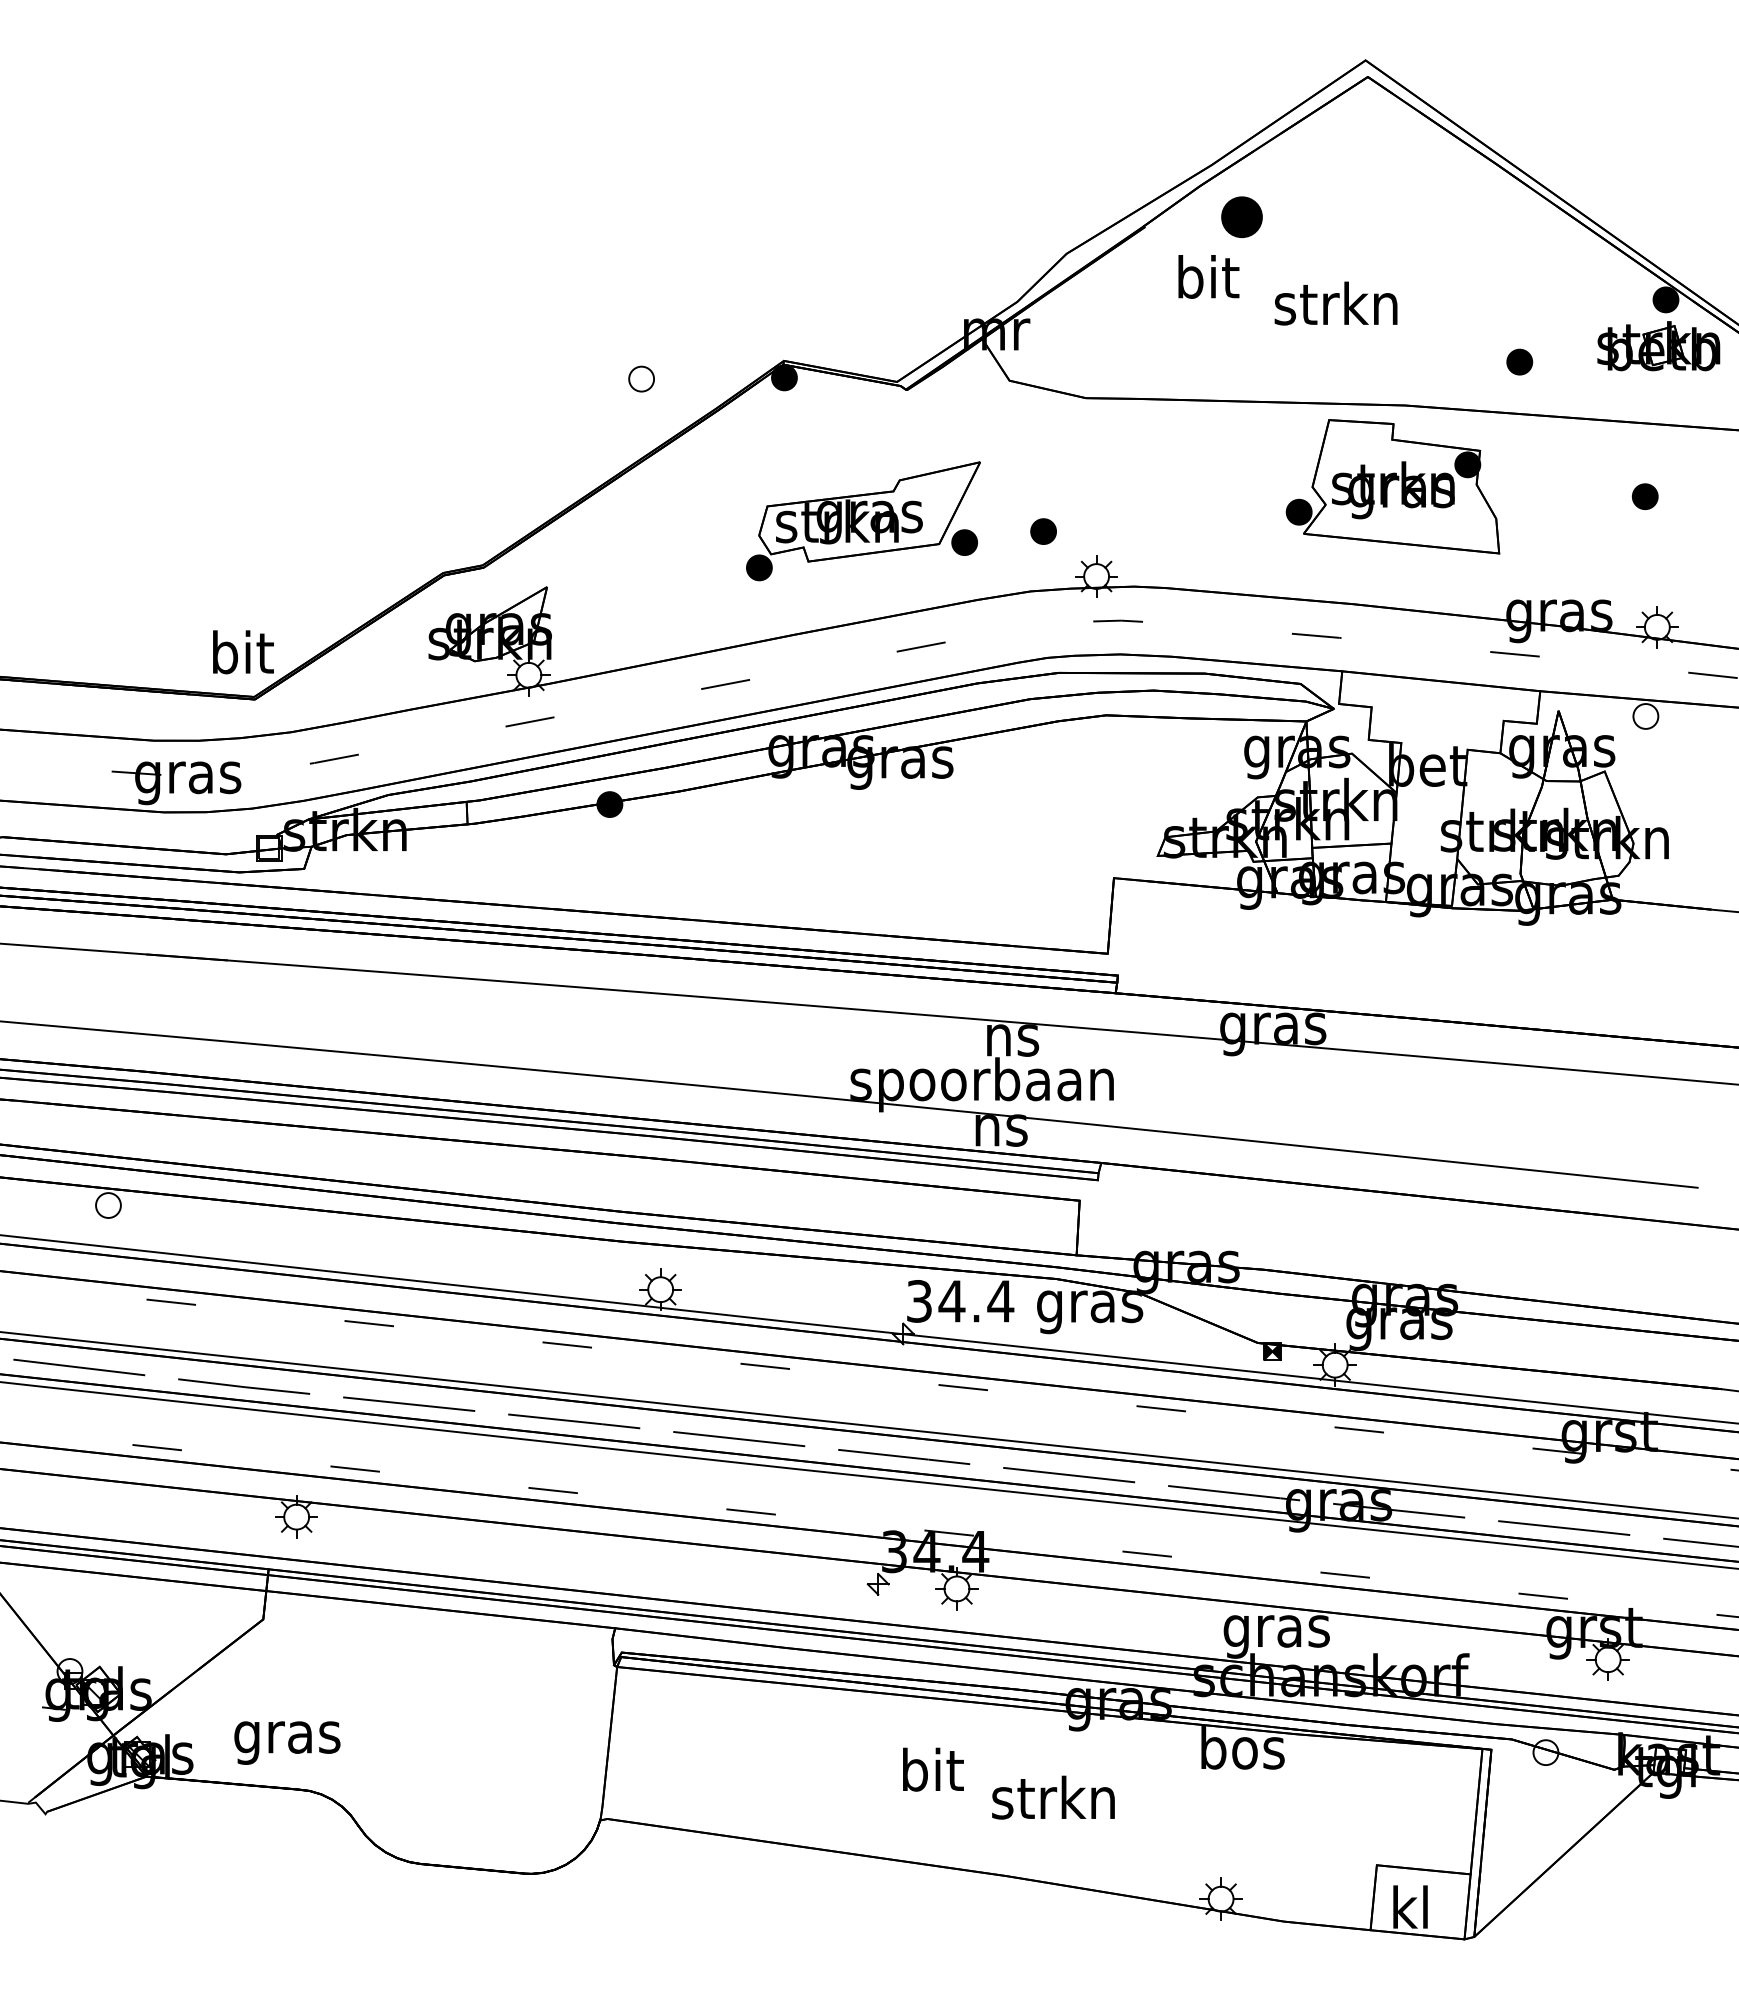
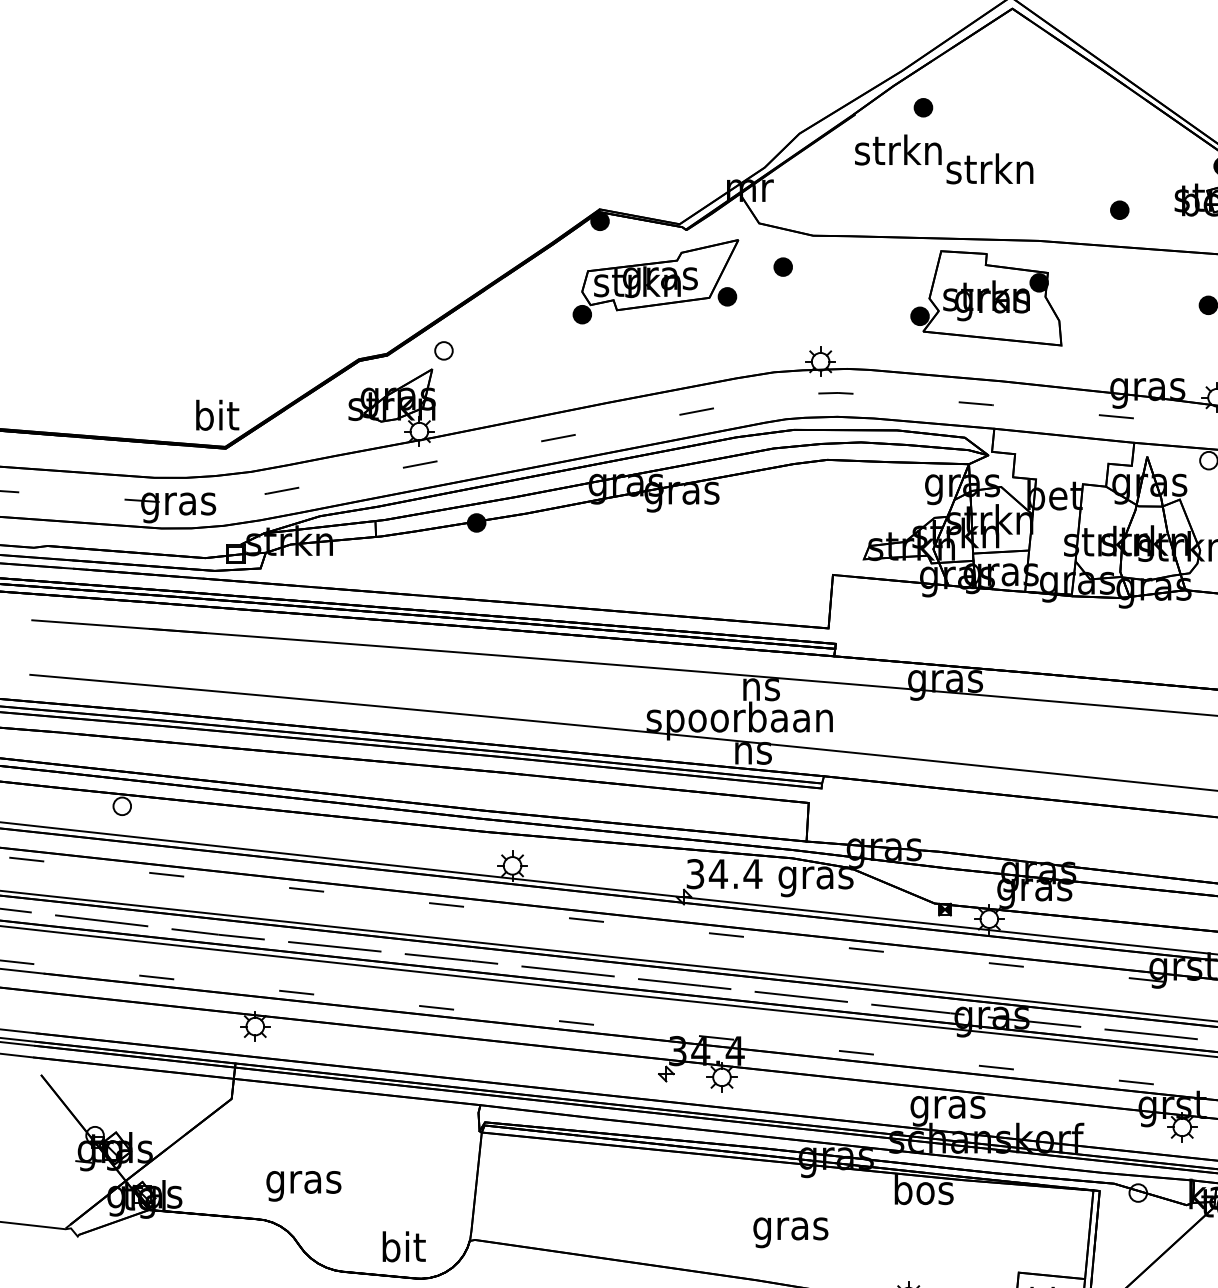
part: (1241, 216) -> (923, 107), size x0.62
text: (1206, 276) -> (898, 149), bit -> strkn
part: (641, 378) -> (443, 350), moved
part: (1392, 486) -> (986, 298), moved
part: (863, 521) -> (655, 281), moved
part: (1043, 531) -> (783, 267), moved
text: (287, 1742) -> (303, 1185), moved
text: (933, 1769) -> (404, 1246), moved
text: (1053, 1802) -> (790, 1228), strkn -> gras

